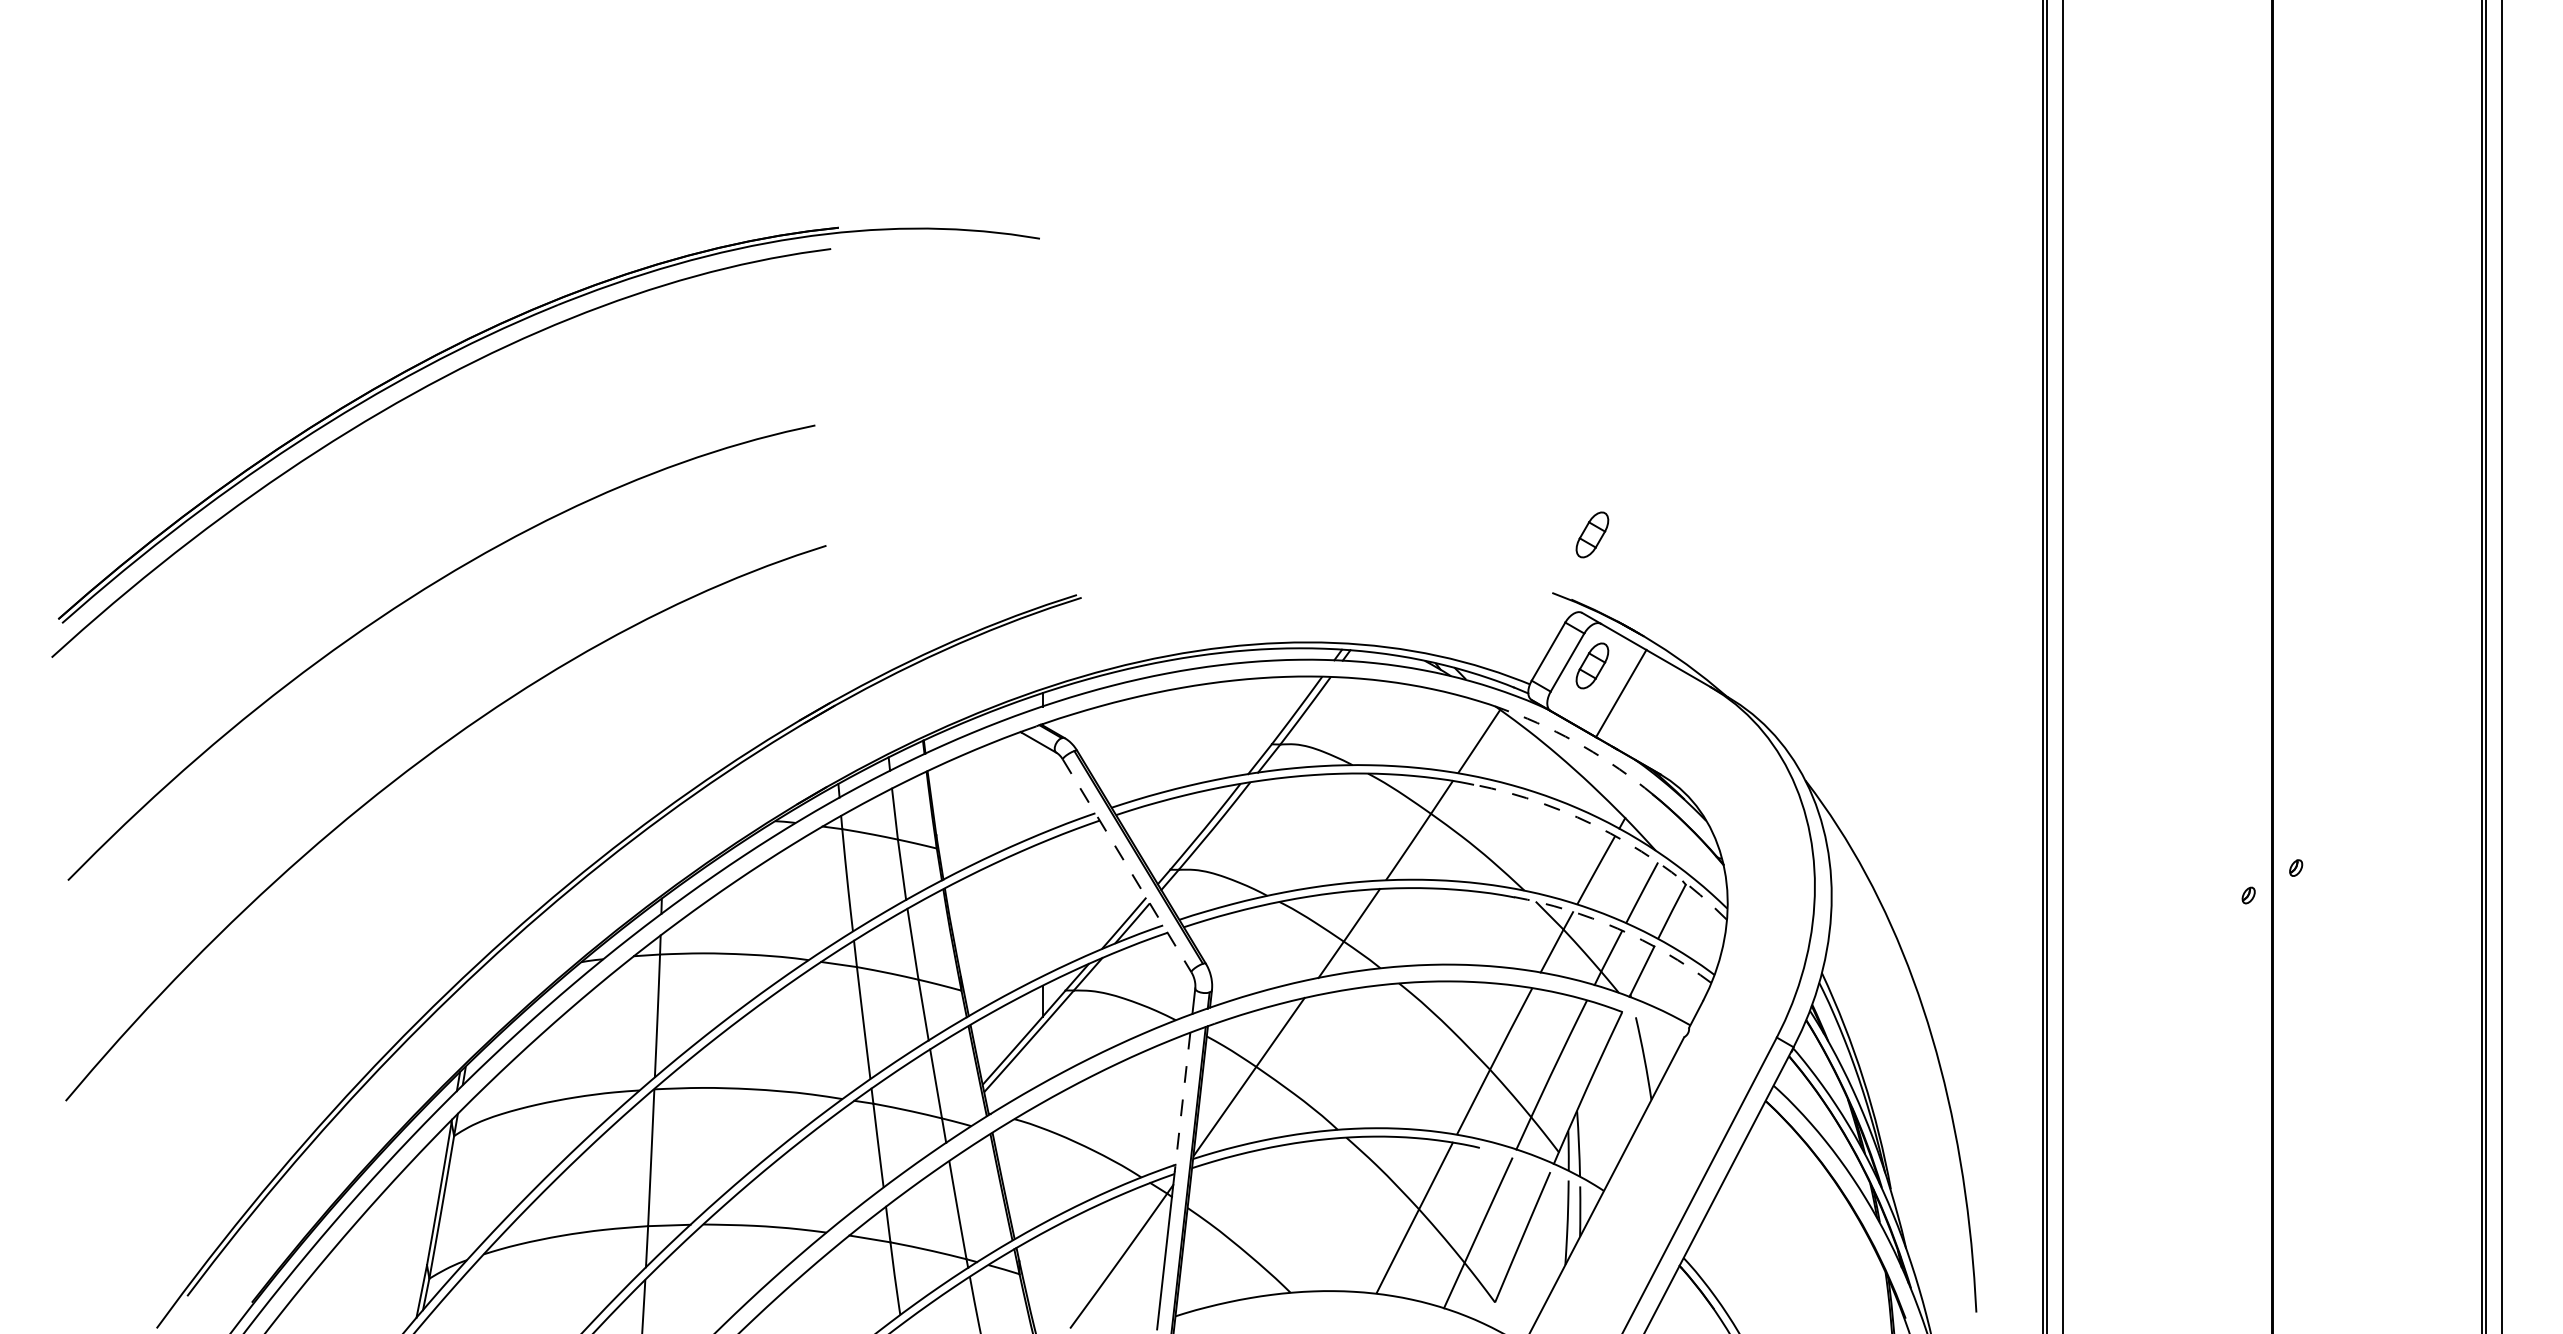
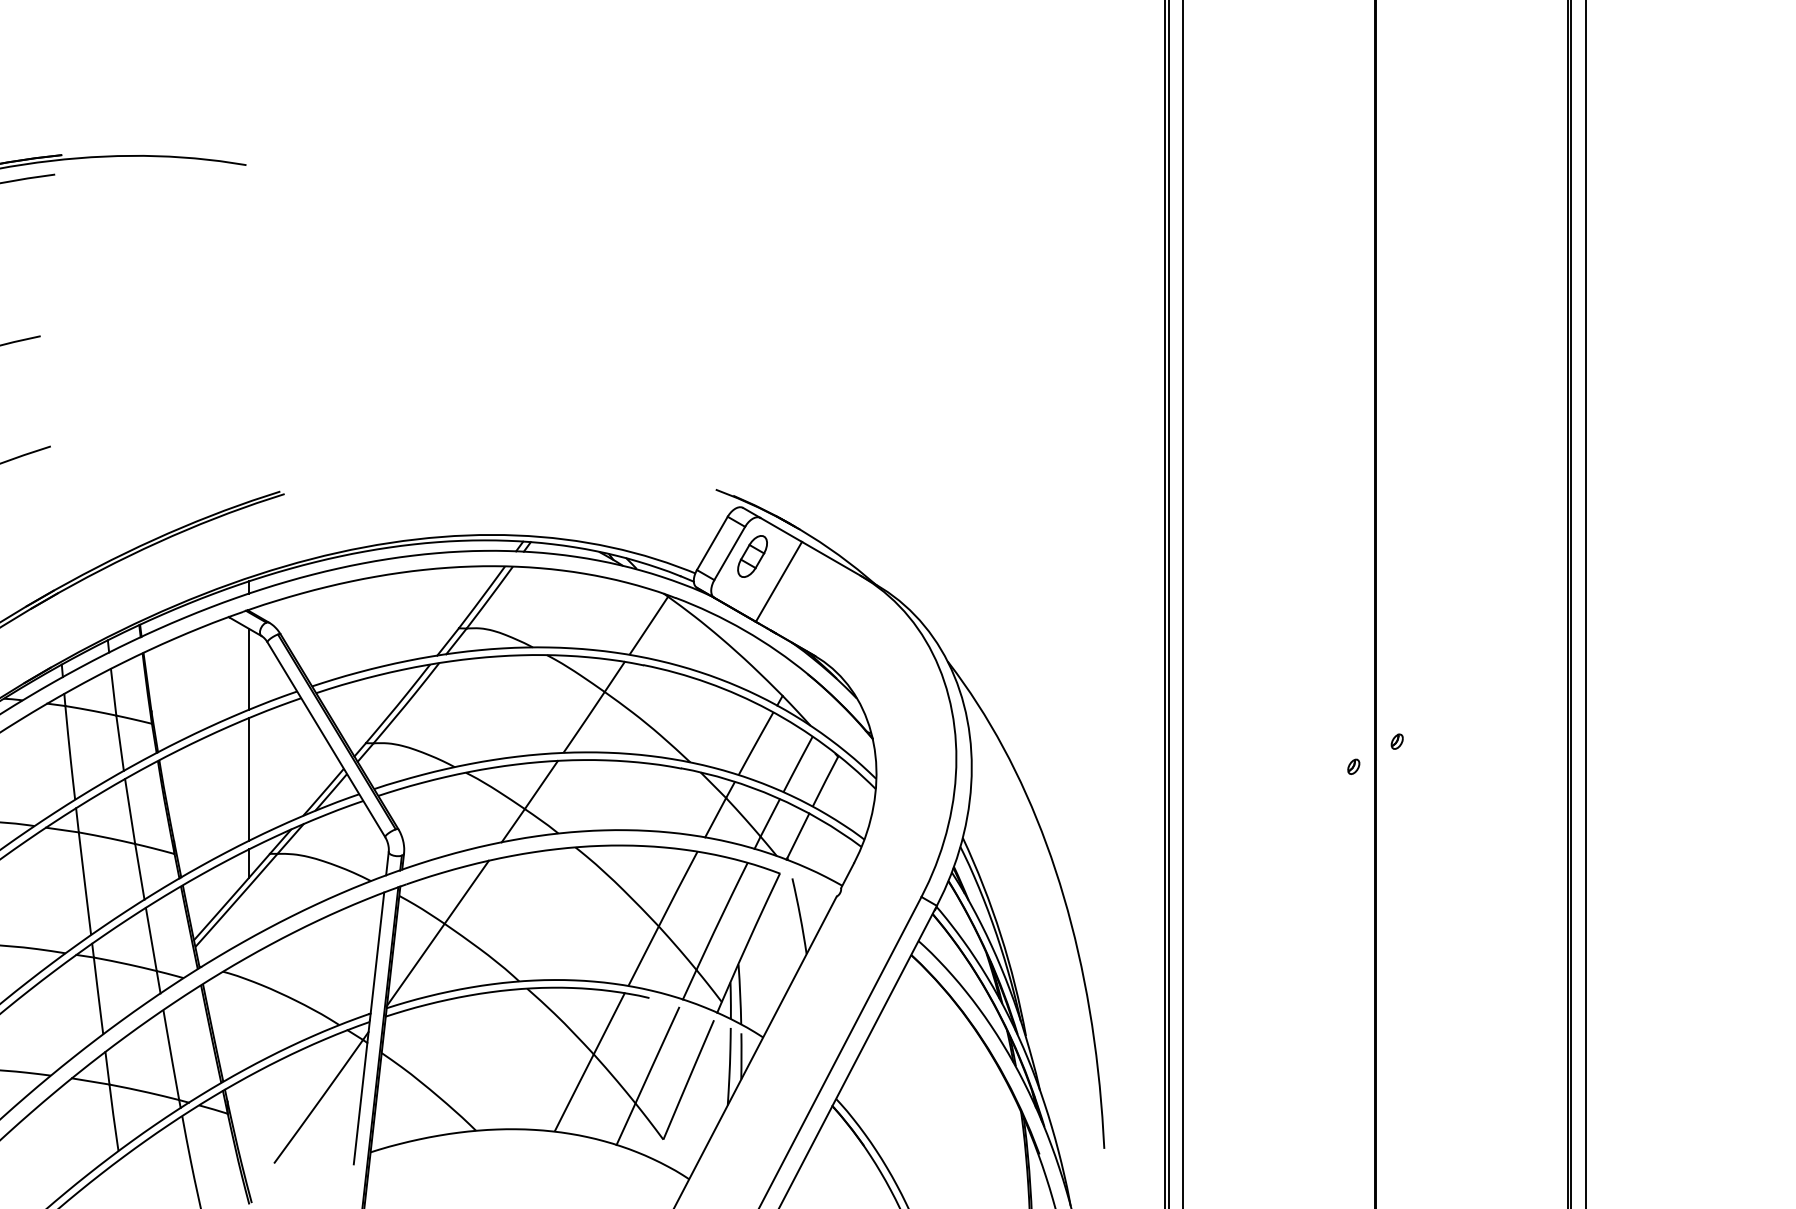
part: (1592, 534) -> (752, 436), removed
arc: (1584, 746) -> (745, 630), dashed -> solid
line: (1042, 788) -> (248, 668), added
arc: (1610, 833) -> (769, 710), dashed -> solid
line: (1127, 866) -> (326, 740), dashed -> solid
line: (1042, 909) -> (248, 779), added
arc: (1617, 928) -> (775, 797), dashed -> solid
line: (1182, 1102) -> (377, 956), dashed -> solid

